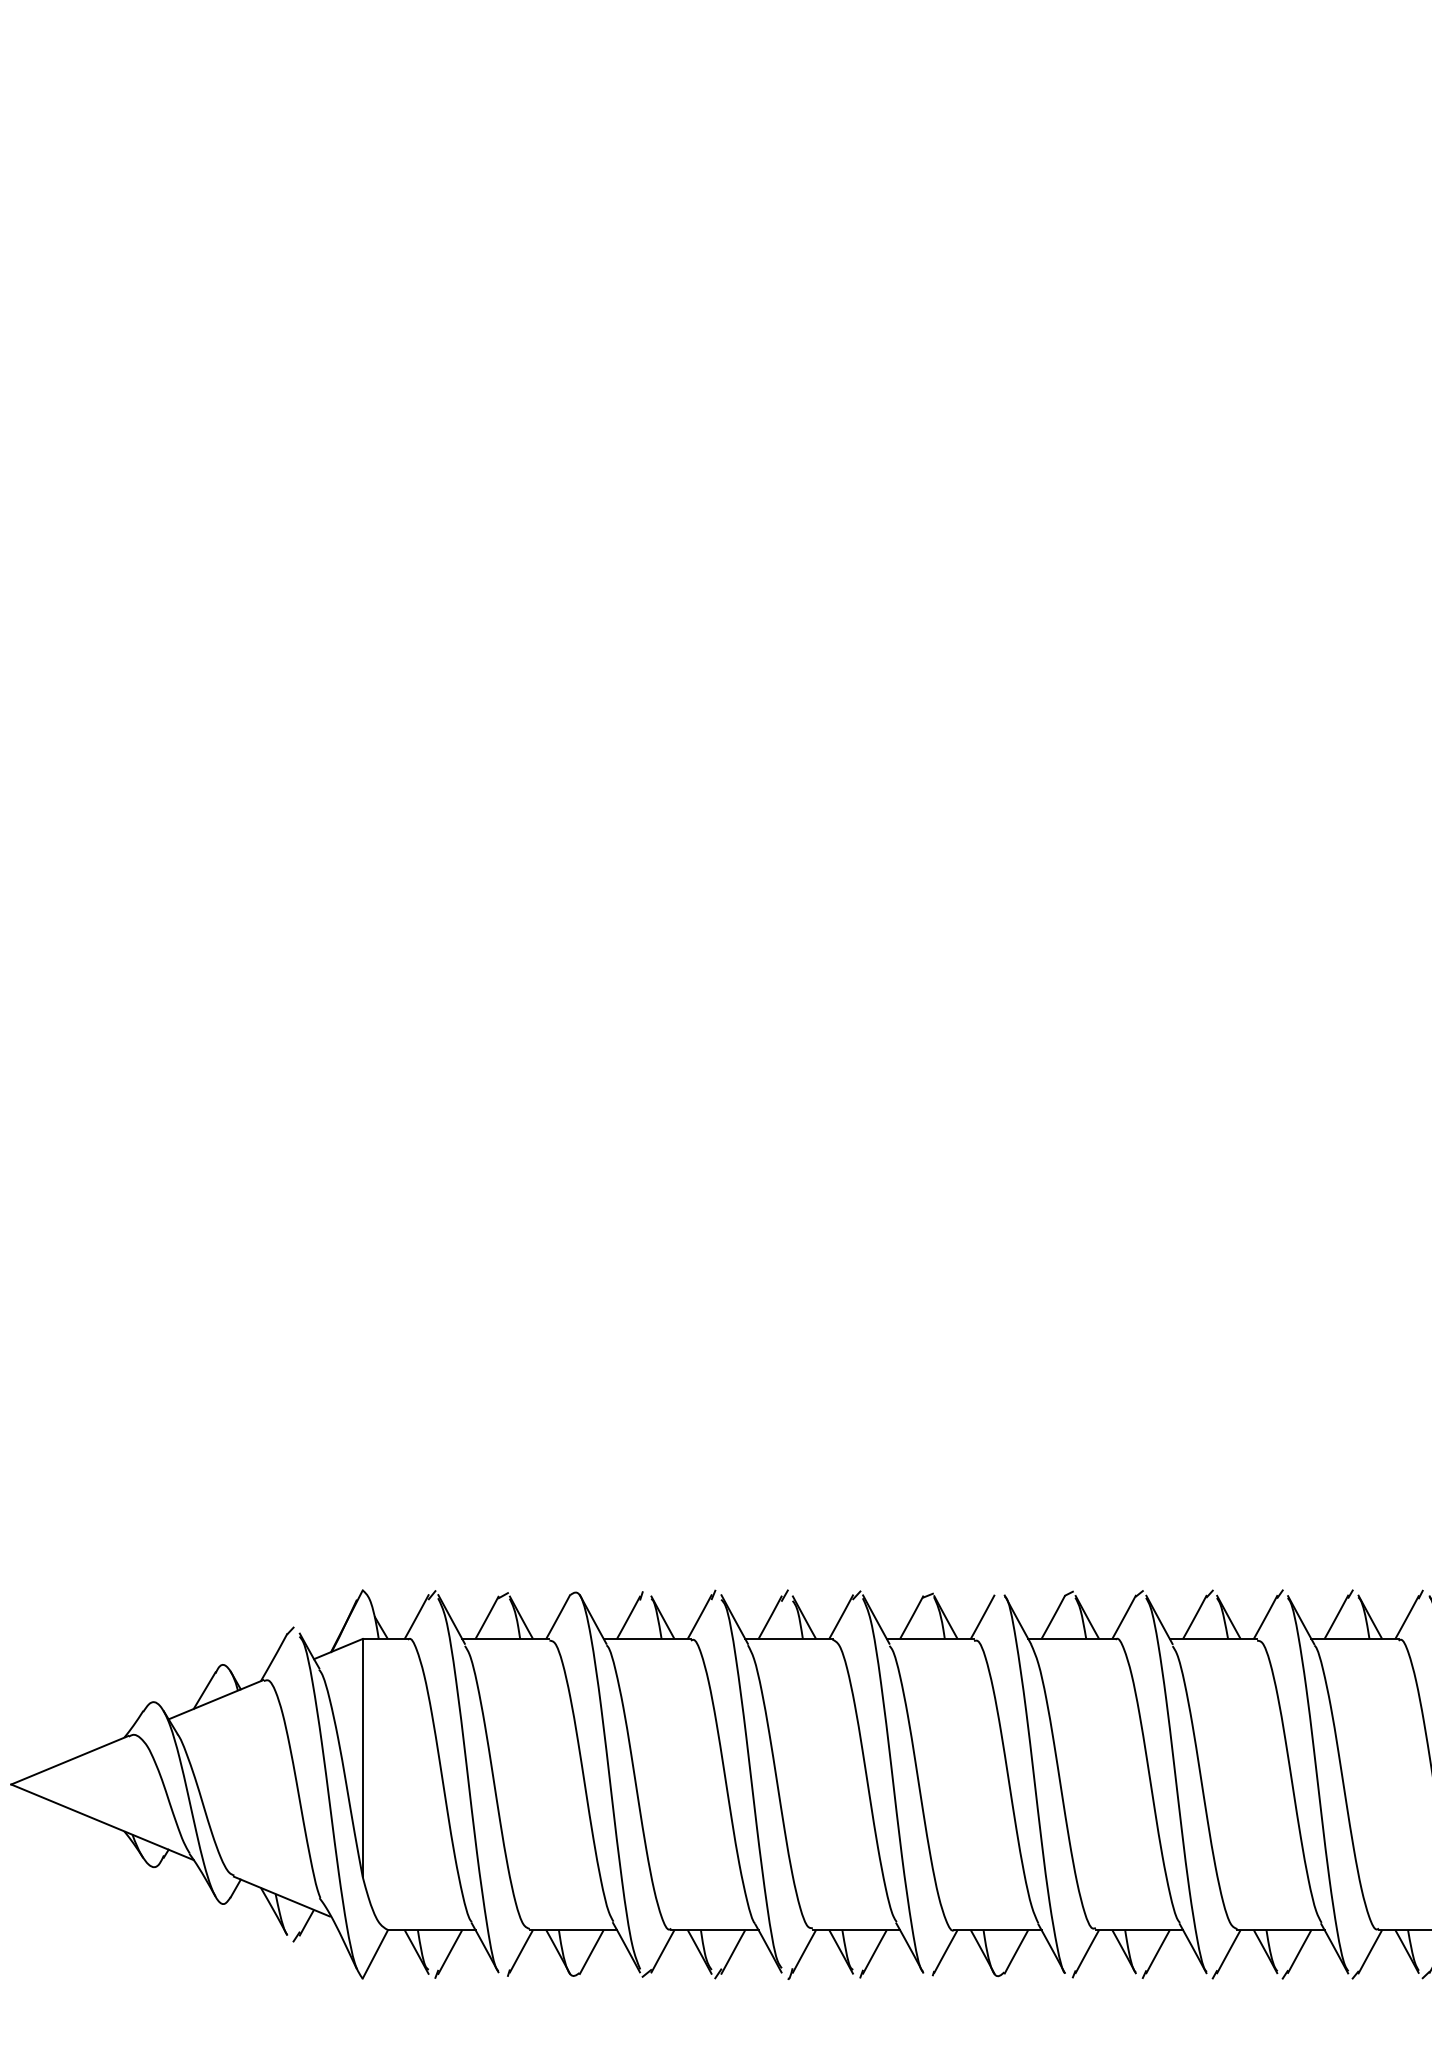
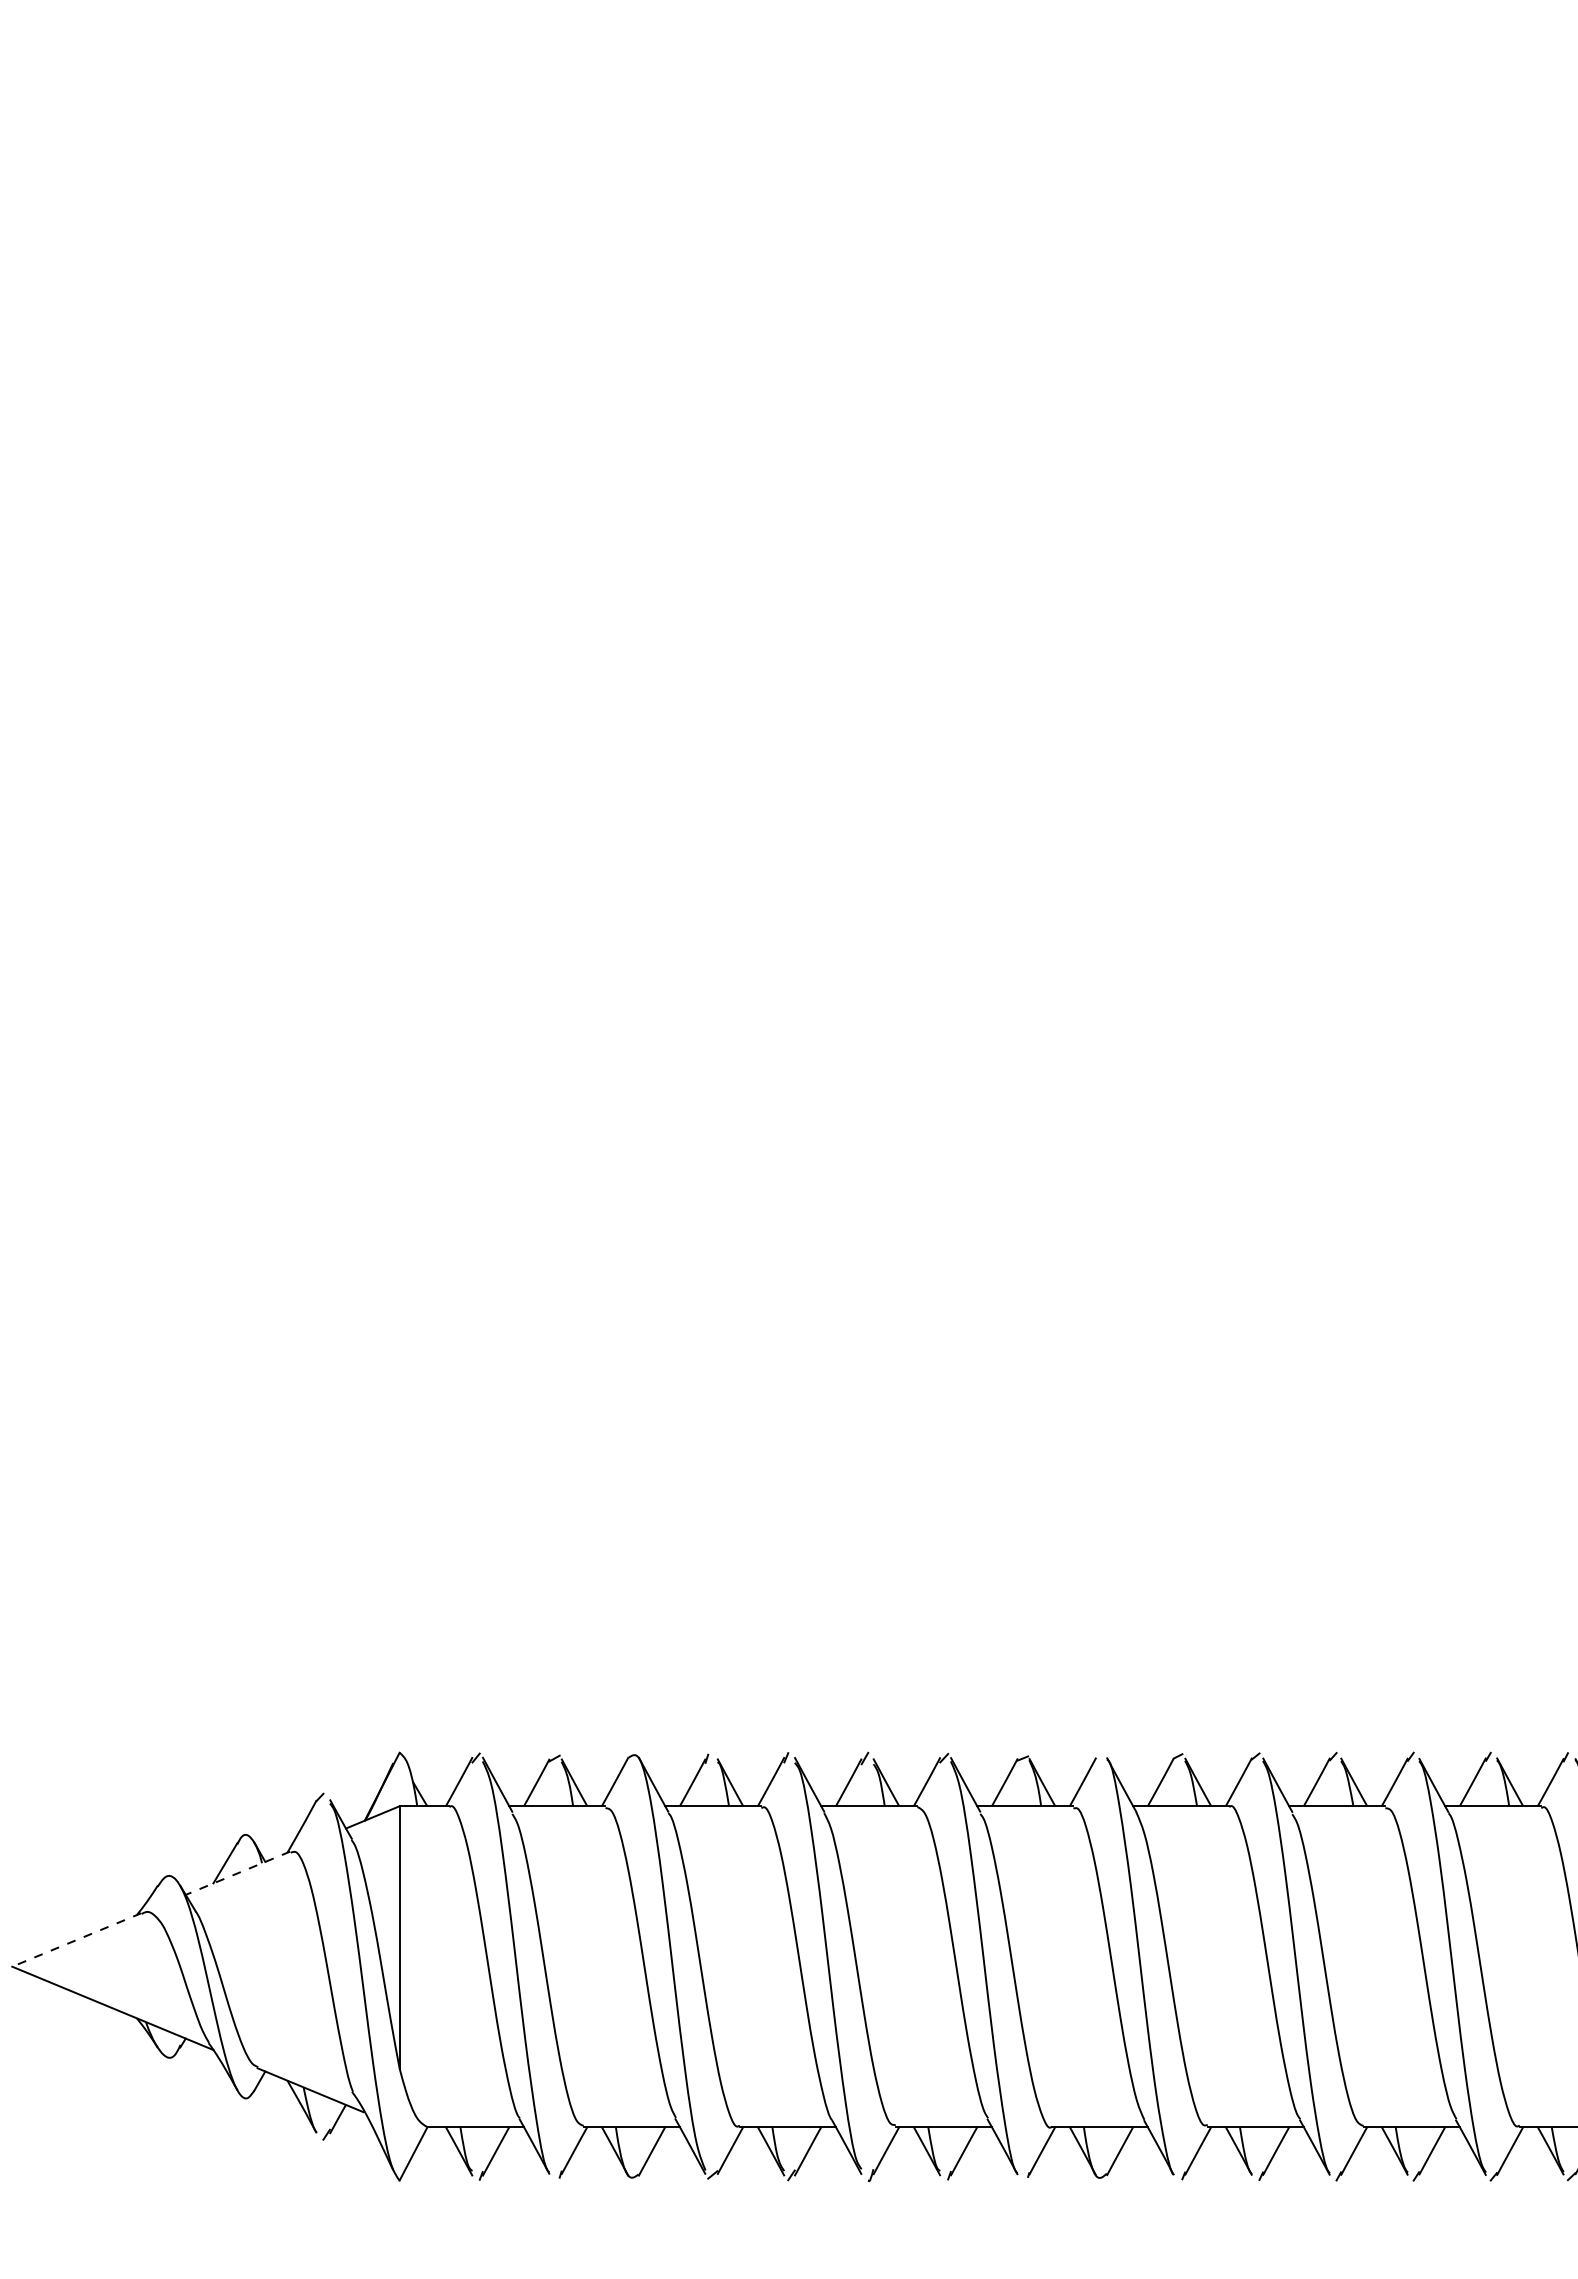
line: (215, 1699) -> (237, 1873), solid -> dashed
line: (69, 1759) -> (76, 1939), solid -> dashed

